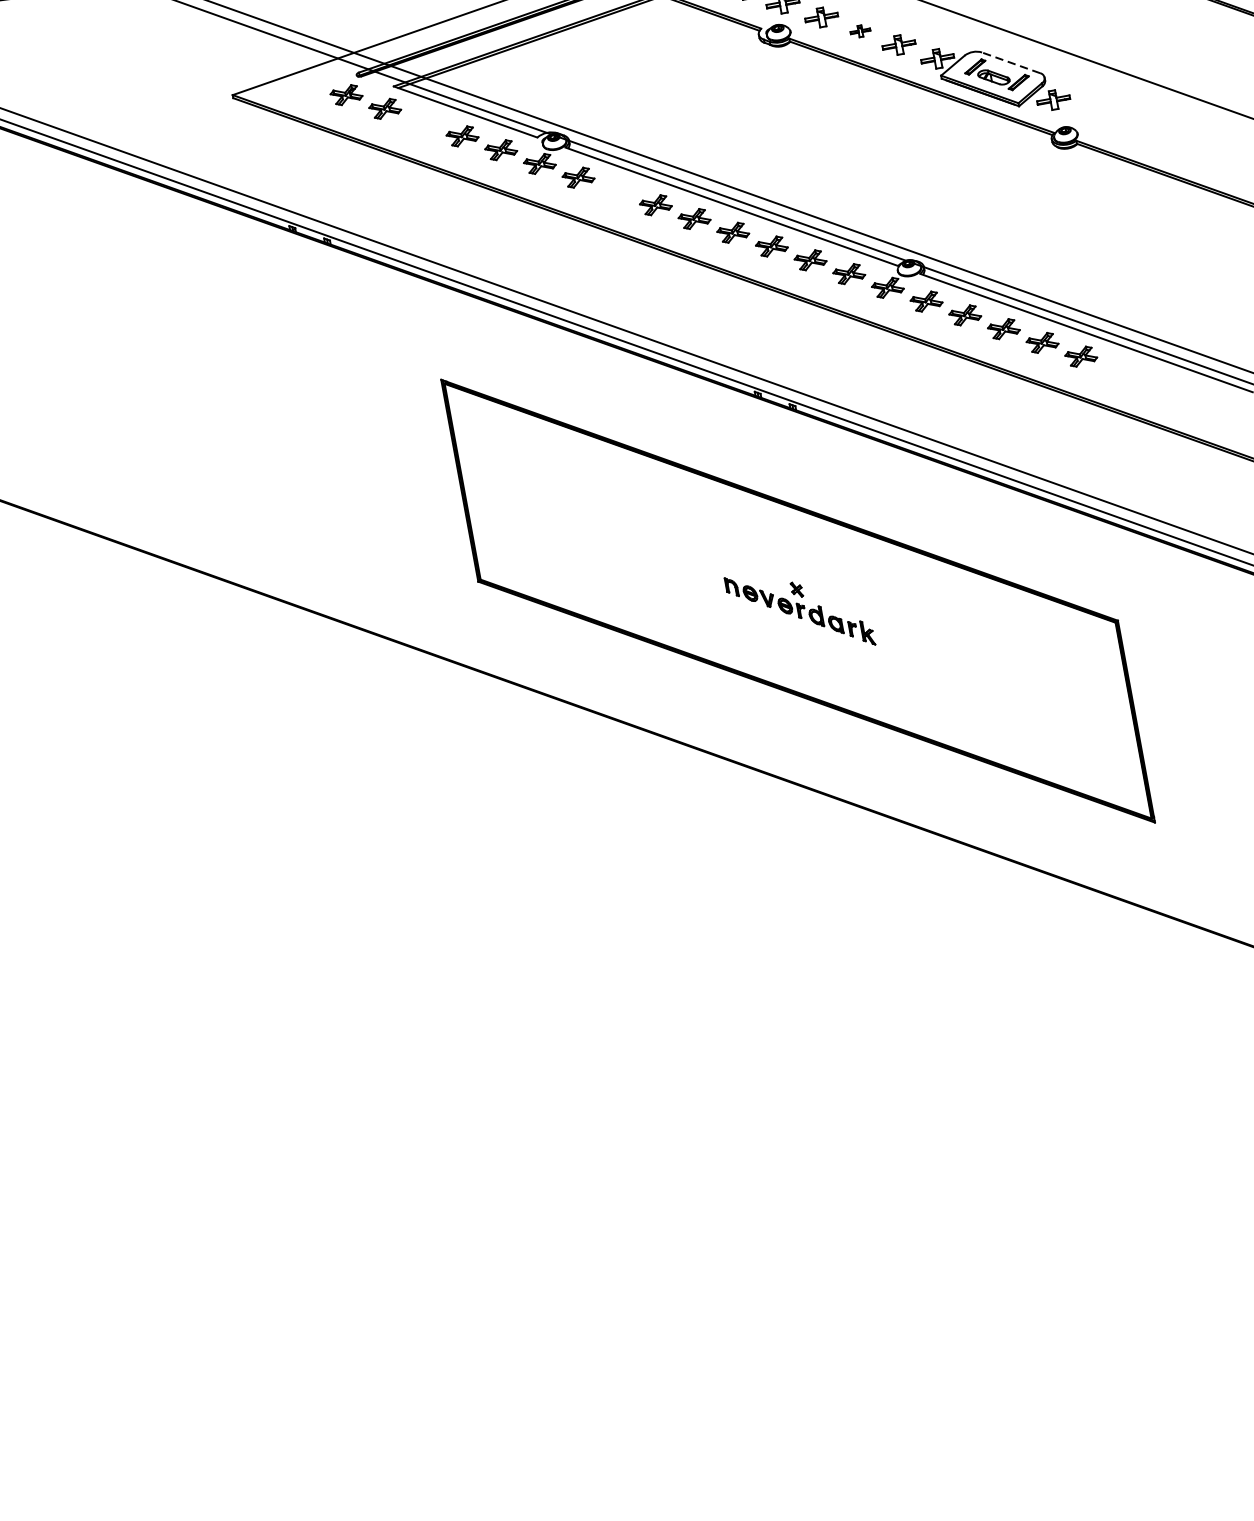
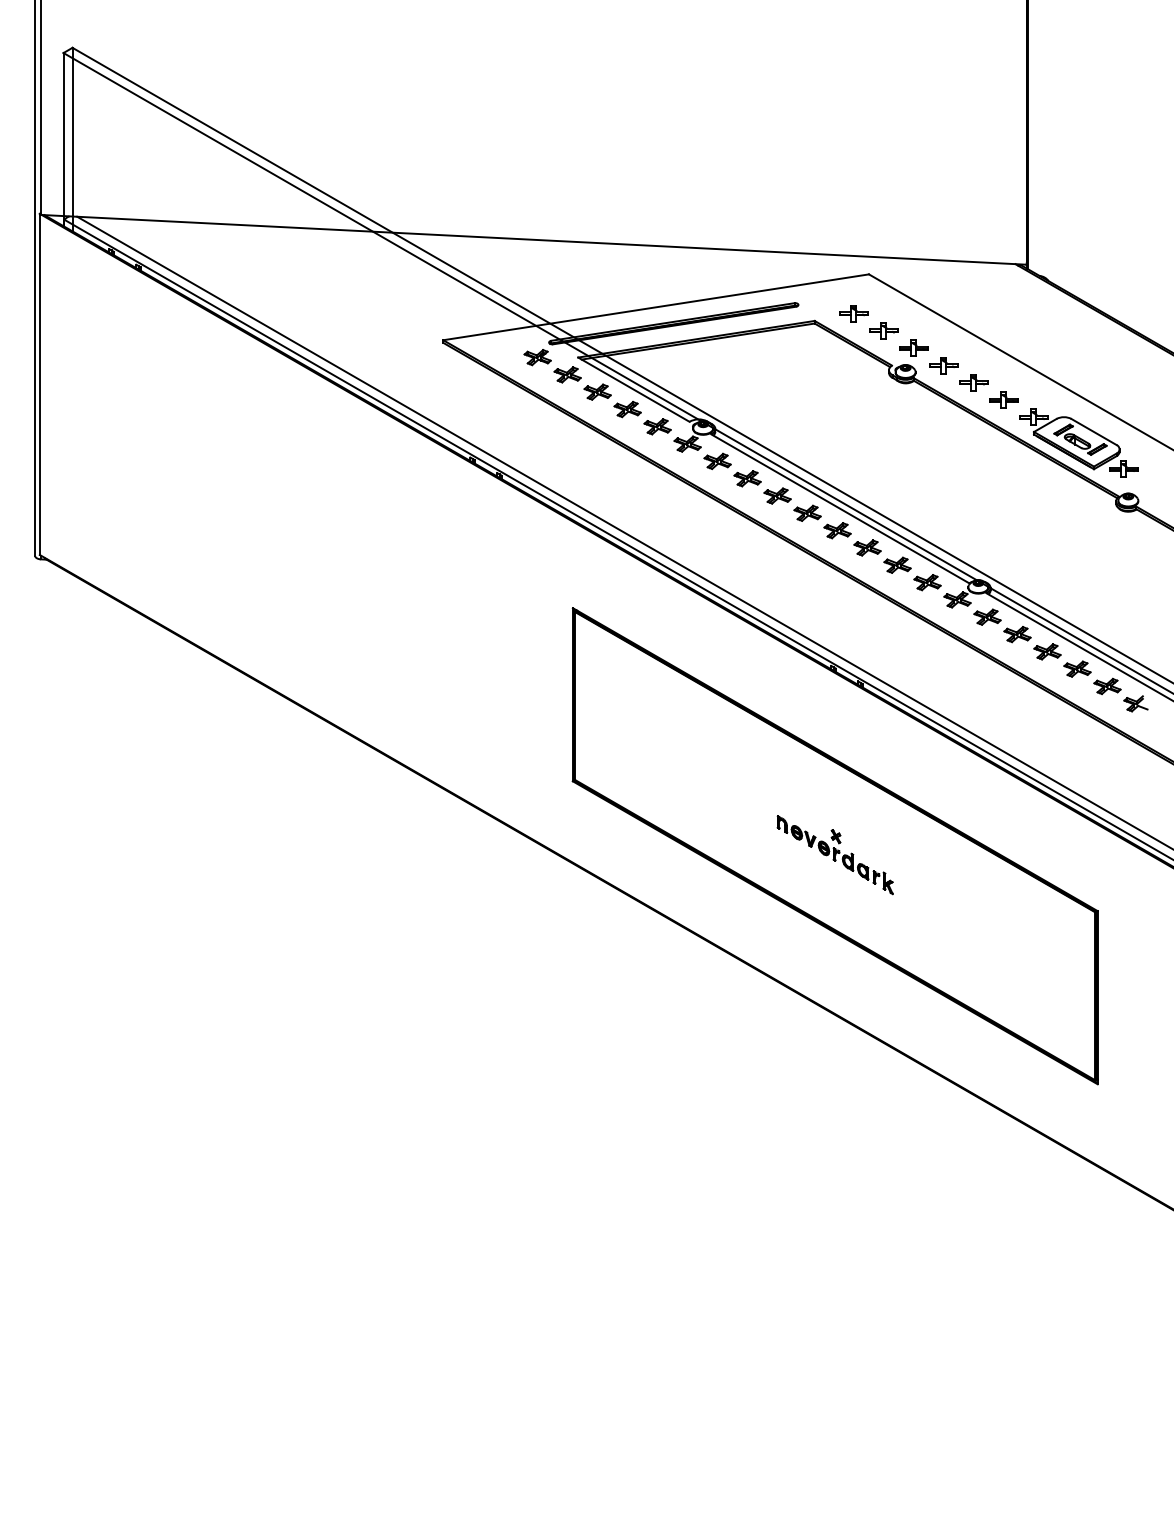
part: (859, 30) -> (973, 382), size x1.67
line: (1011, 63) -> (1094, 432), dashed -> solid
part: (423, 121) -> (597, 391), added
part: (617, 191) -> (747, 478), added
part: (1117, 370) -> (1135, 703), added

